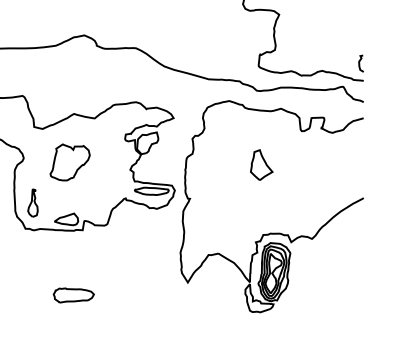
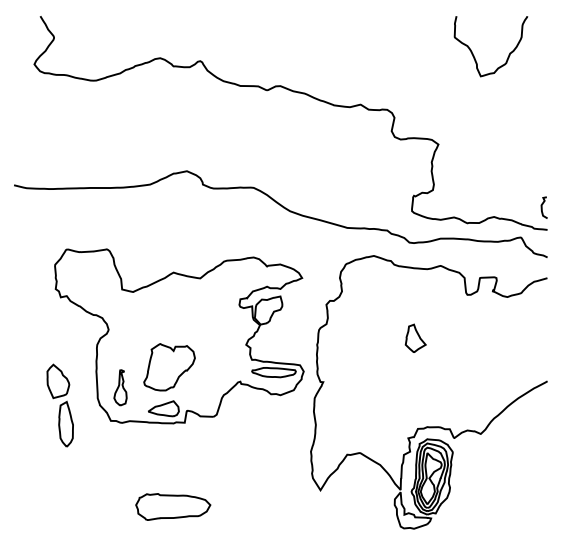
part: (70, 162) -> (169, 367), moved
part: (261, 164) -> (415, 337), size x0.71
part: (74, 295) -> (173, 506), size x1.43

